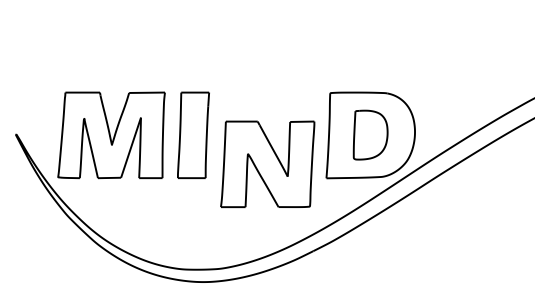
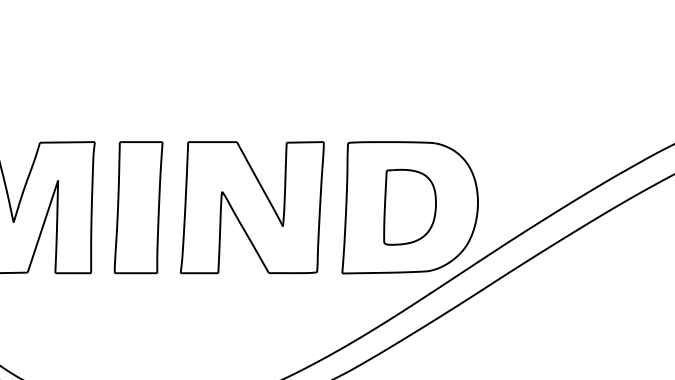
part: (267, 163) -> (251, 206), moved

